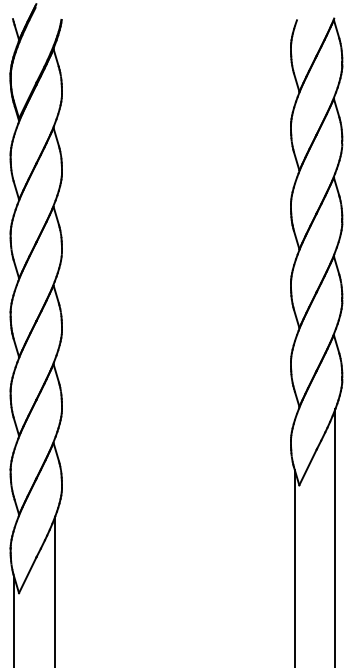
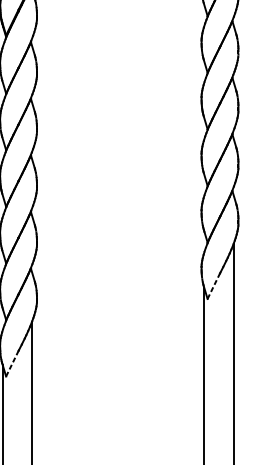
line: (307, 467) -> (213, 286), solid -> dashed
line: (27, 575) -> (12, 363), solid -> dashed

